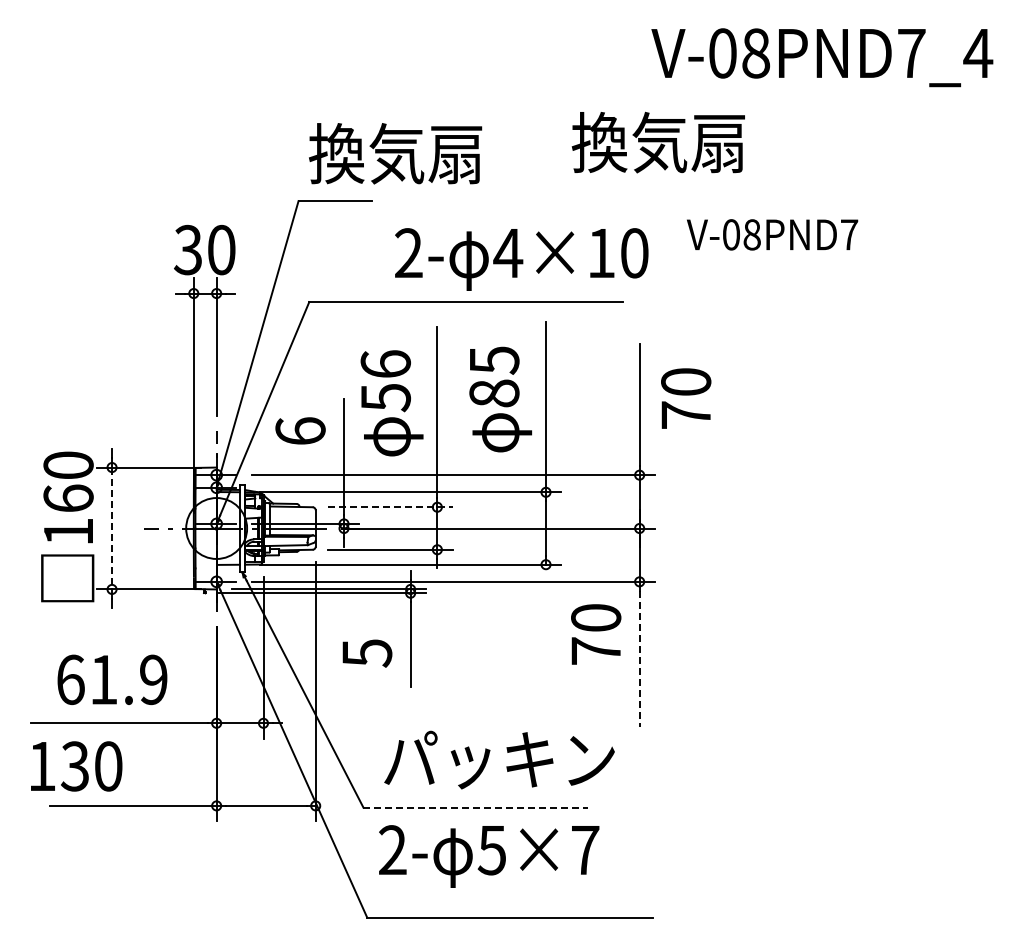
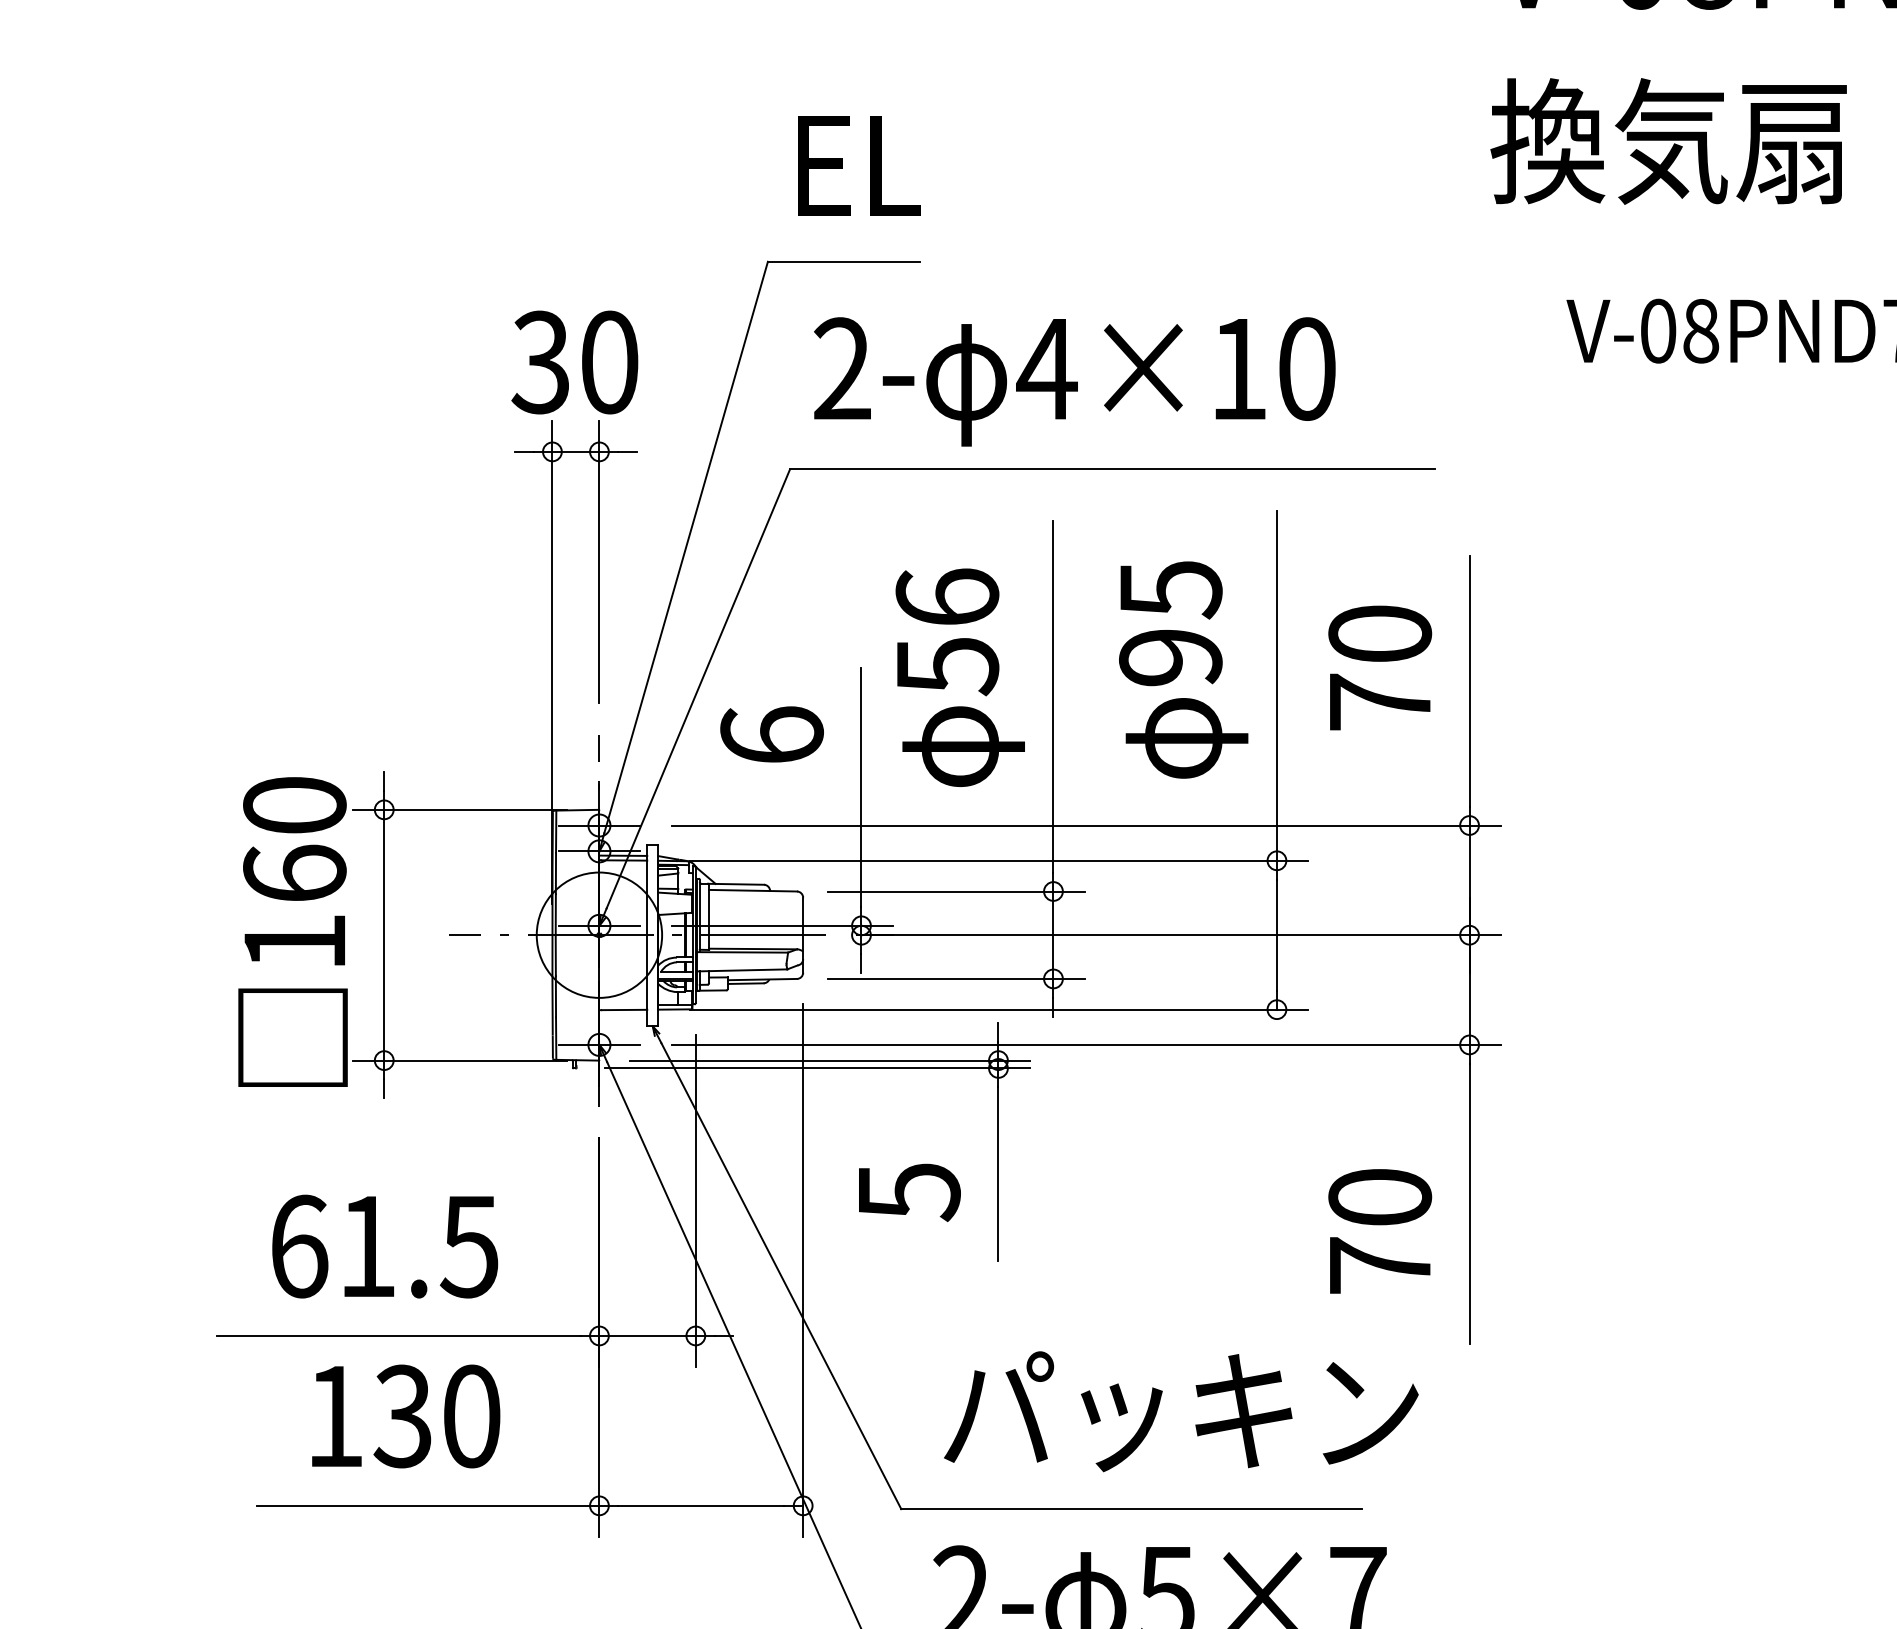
text: (657, 142) -> (1666, 141), moved
text: (395, 153) -> (967, 163), 換気扇 -> EL
text: (521, 259) -> (1074, 381), moved
text: (494, 393) -> (1170, 657), 85 -> 95
text: (686, 398) -> (1380, 667), moved
line: (390, 507) -> (957, 892), dashed -> solid
line: (112, 528) -> (385, 935), dashed -> solid
text: (596, 634) -> (1380, 1231), moved
line: (639, 659) -> (1469, 1204), dashed -> solid
text: (153, 679) -> (469, 1245), 61.9 -> 61.5
text: (76, 766) -> (405, 1416), moved
line: (475, 807) -> (1131, 1509), dashed -> solid

